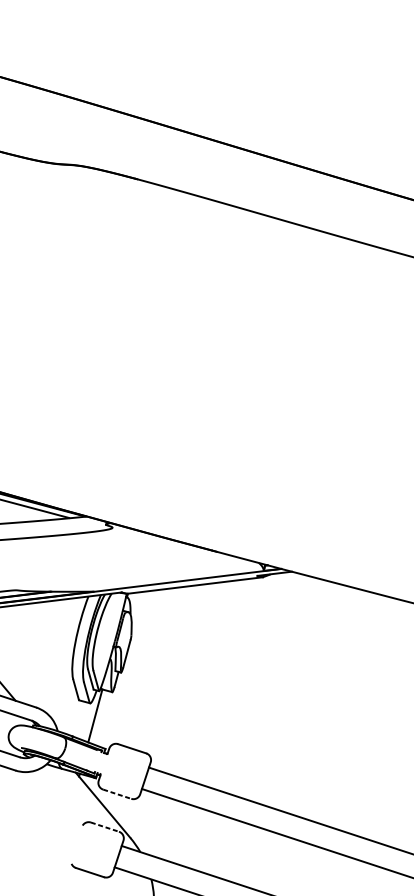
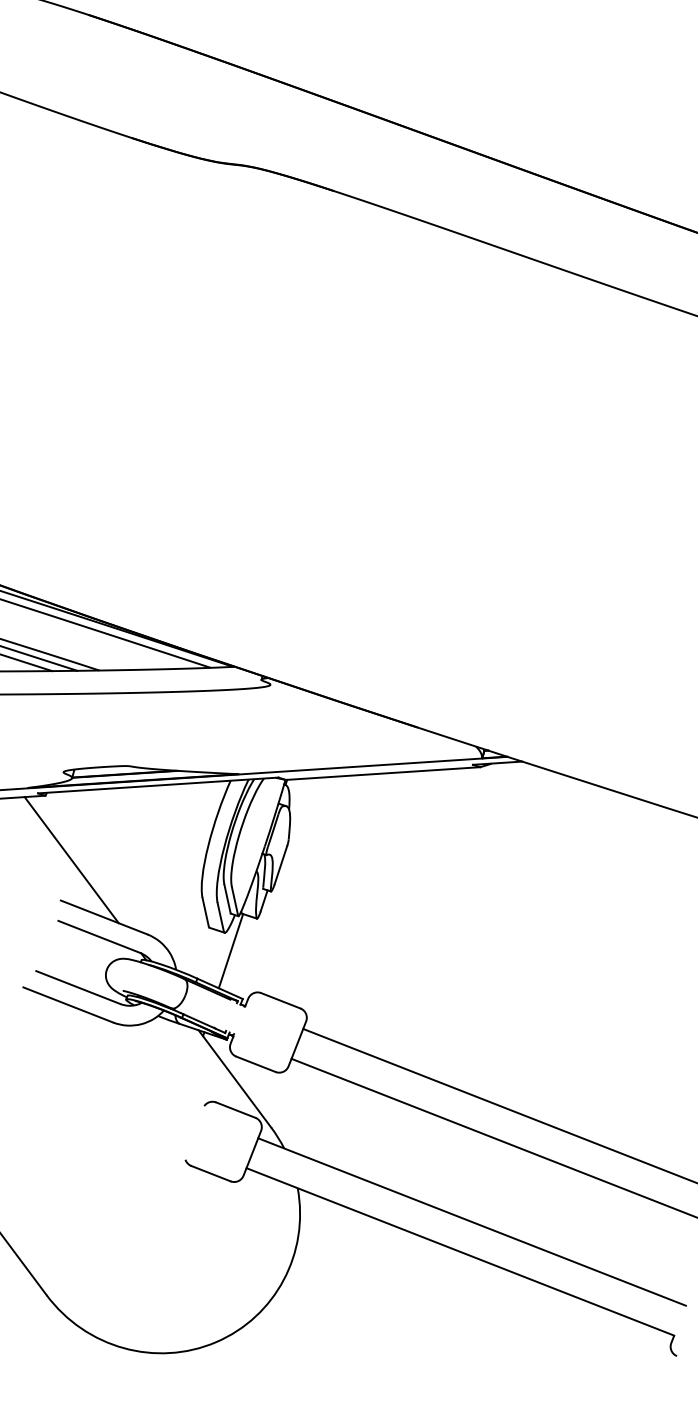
line: (117, 794) -> (256, 1064), dashed -> solid
line: (105, 827) -> (236, 1110), dashed -> solid

